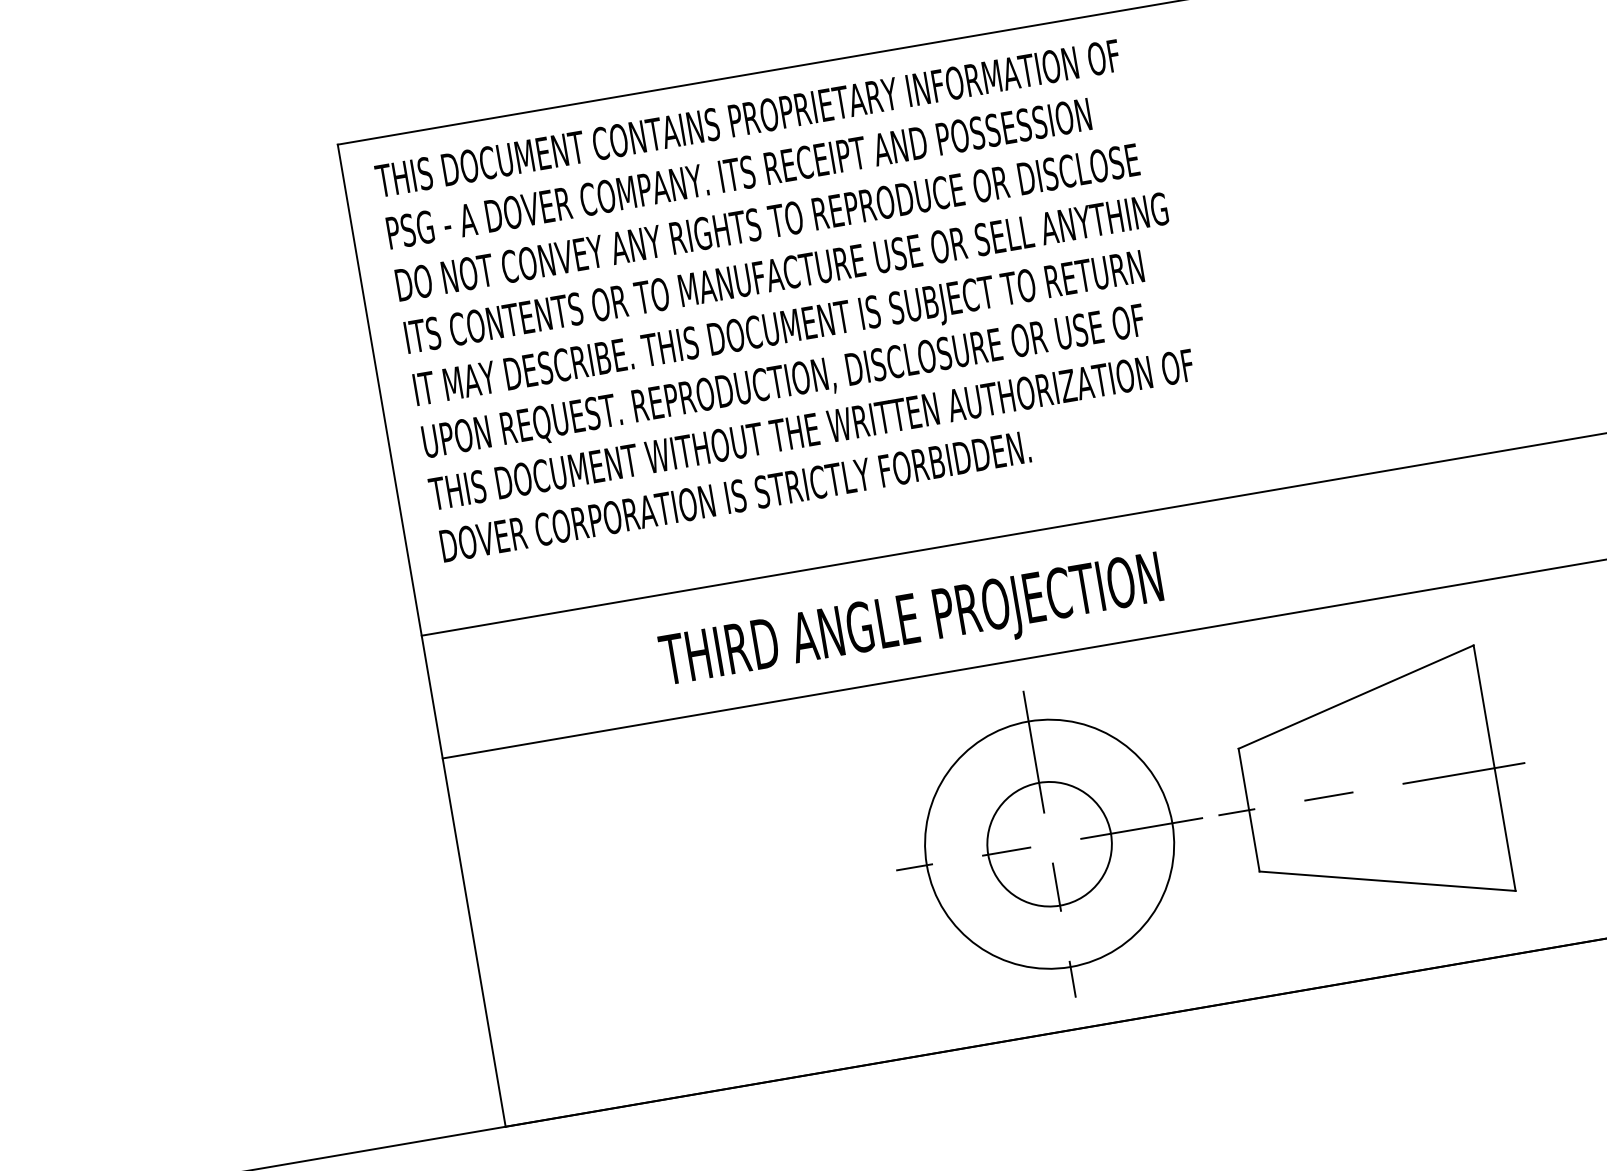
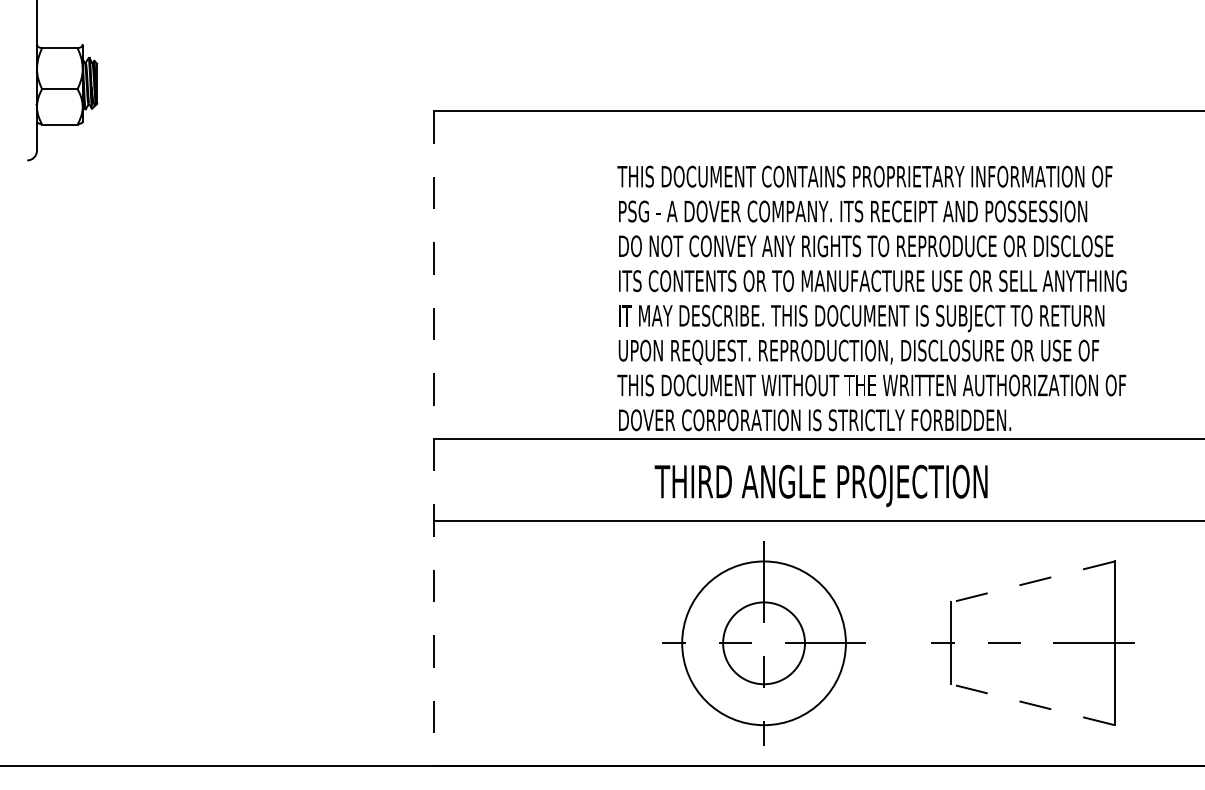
text: (788, 299) -> (871, 298), moved
text: (910, 624) -> (820, 485), moved
line: (422, 636) -> (434, 439), solid -> dashed
line: (1355, 698) -> (1032, 582), solid -> dashed
part: (1048, 844) -> (763, 643), moved
line: (1386, 881) -> (1032, 704), solid -> dashed

